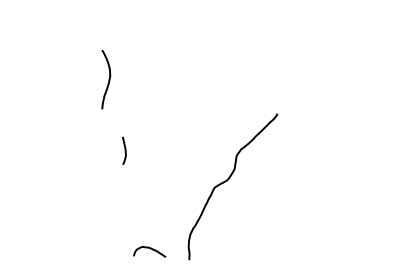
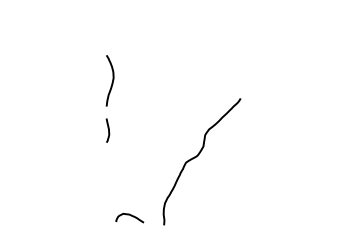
curve: (107, 81) -> (111, 82), moved

